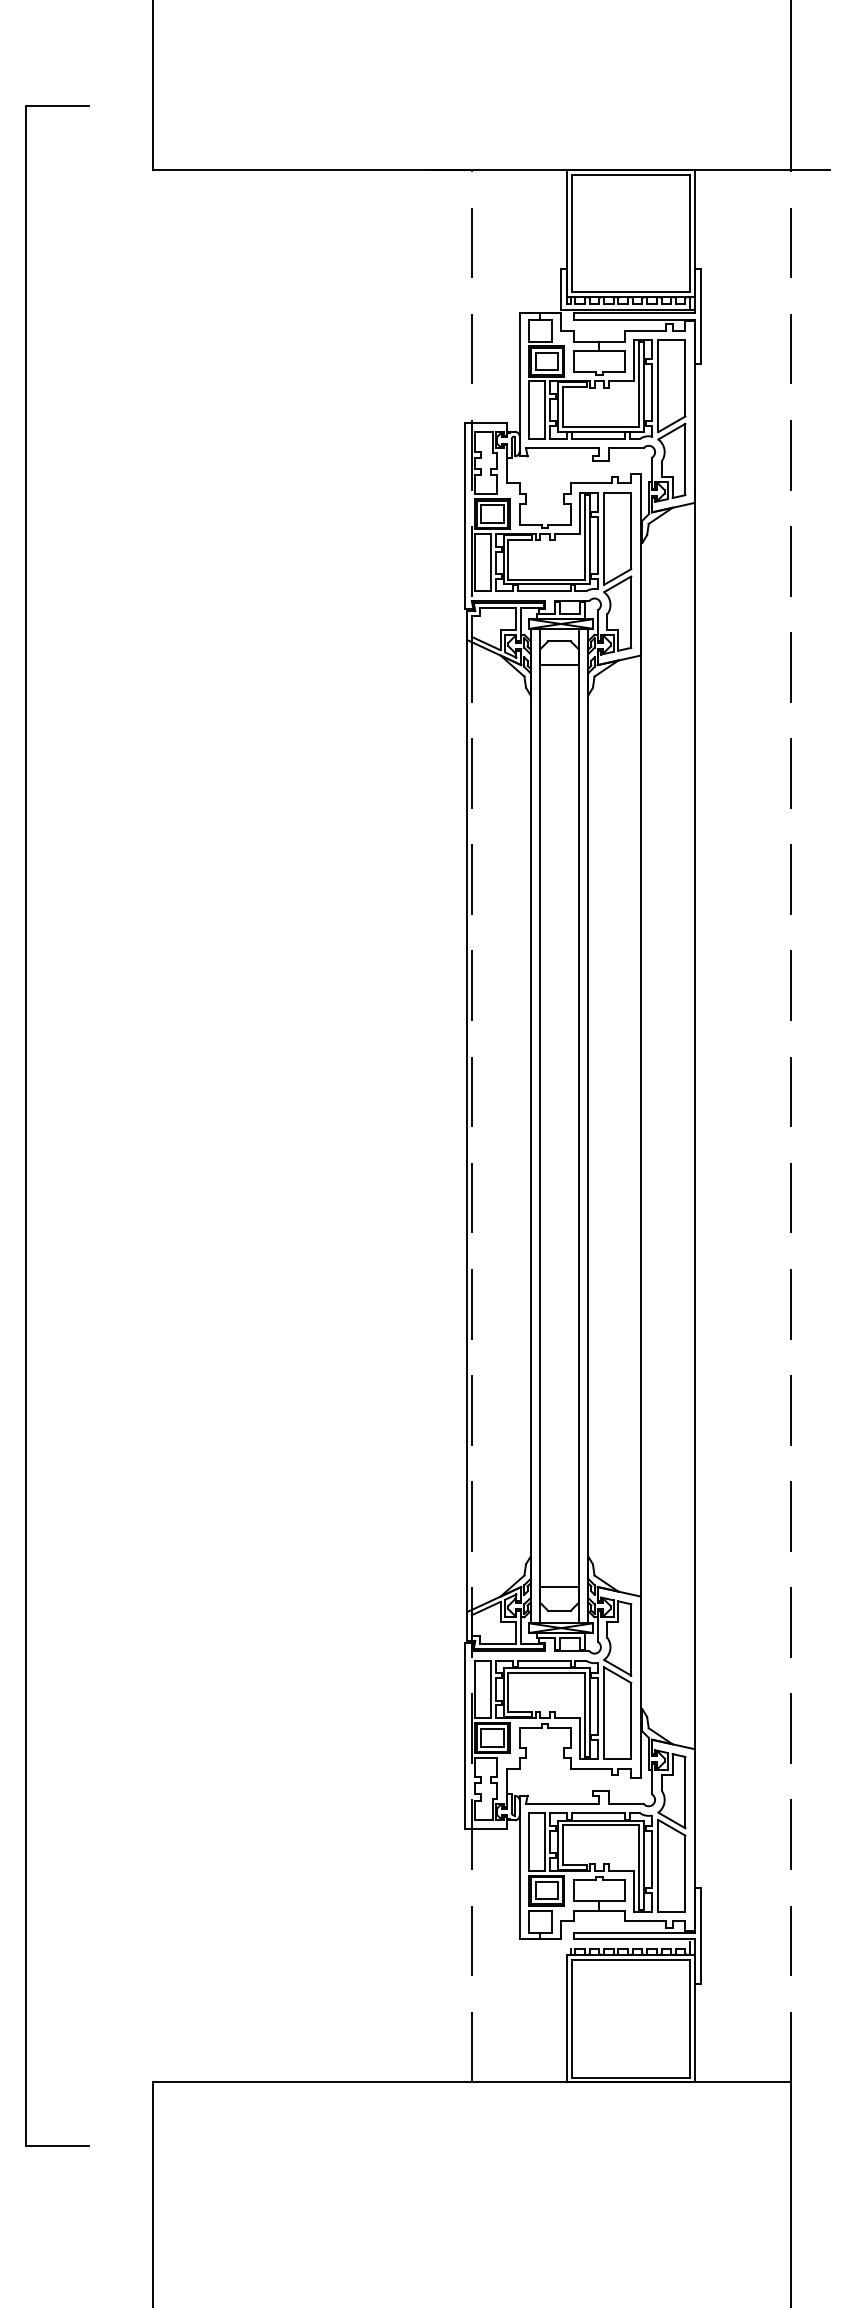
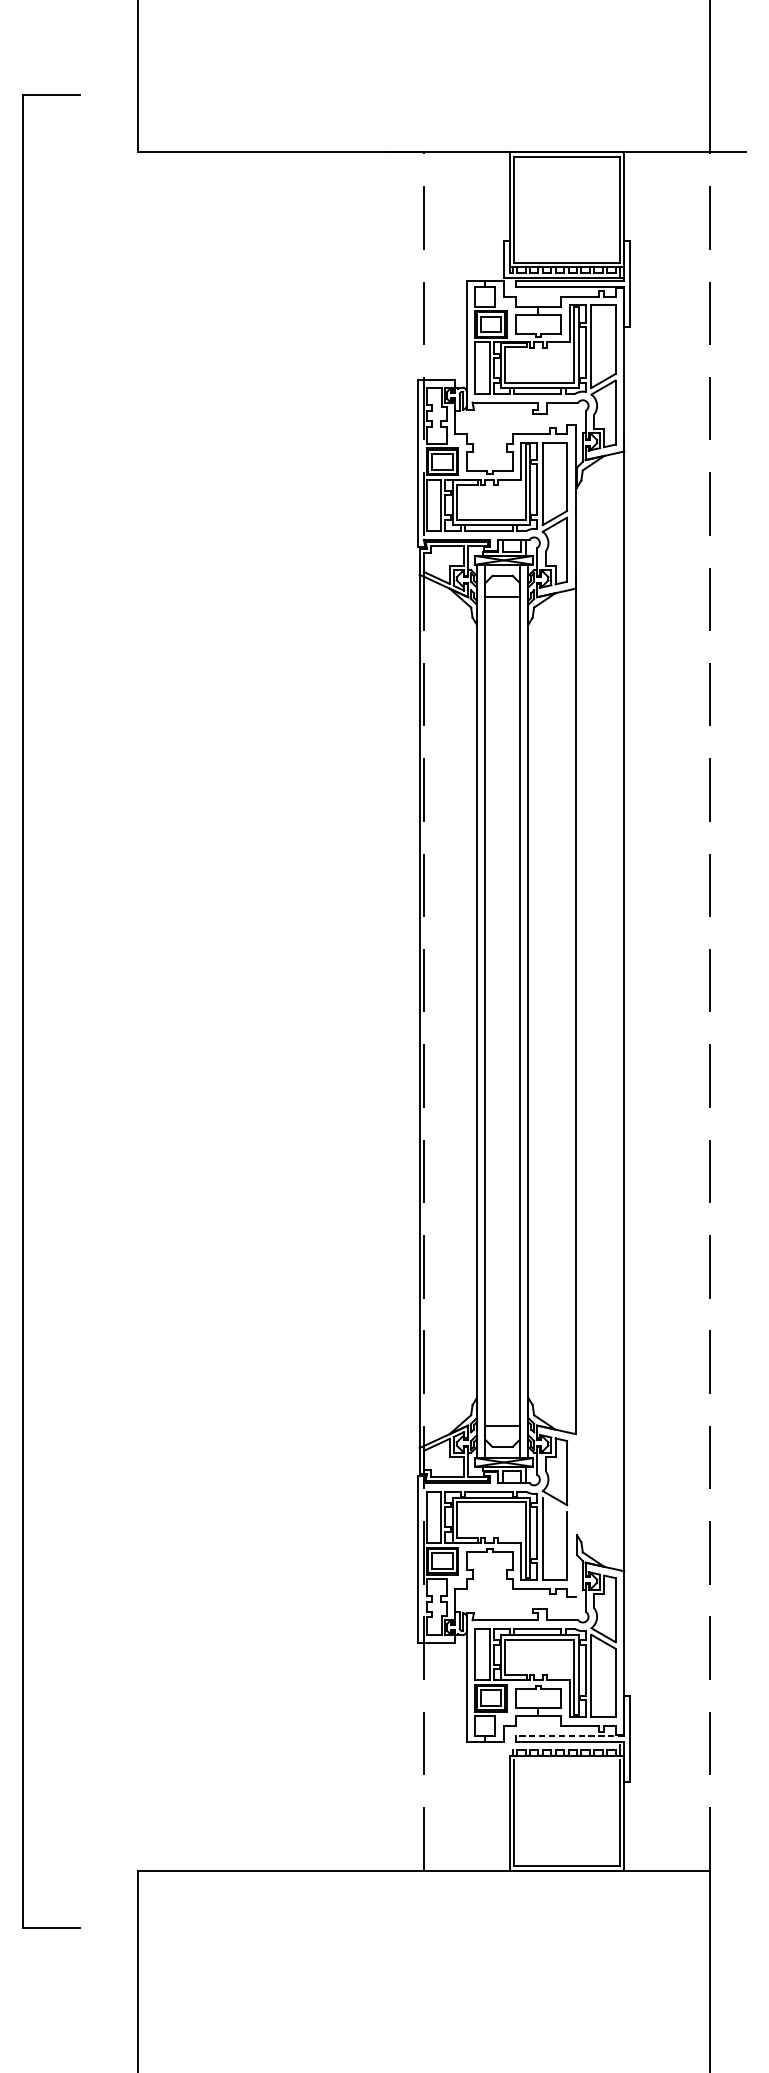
line: (617, 1674) -> (554, 1504), removed
line: (640, 1687) -> (575, 1515), removed
line: (634, 1932) -> (570, 1735), solid -> dashed
line: (631, 1959) -> (567, 1760), removed

